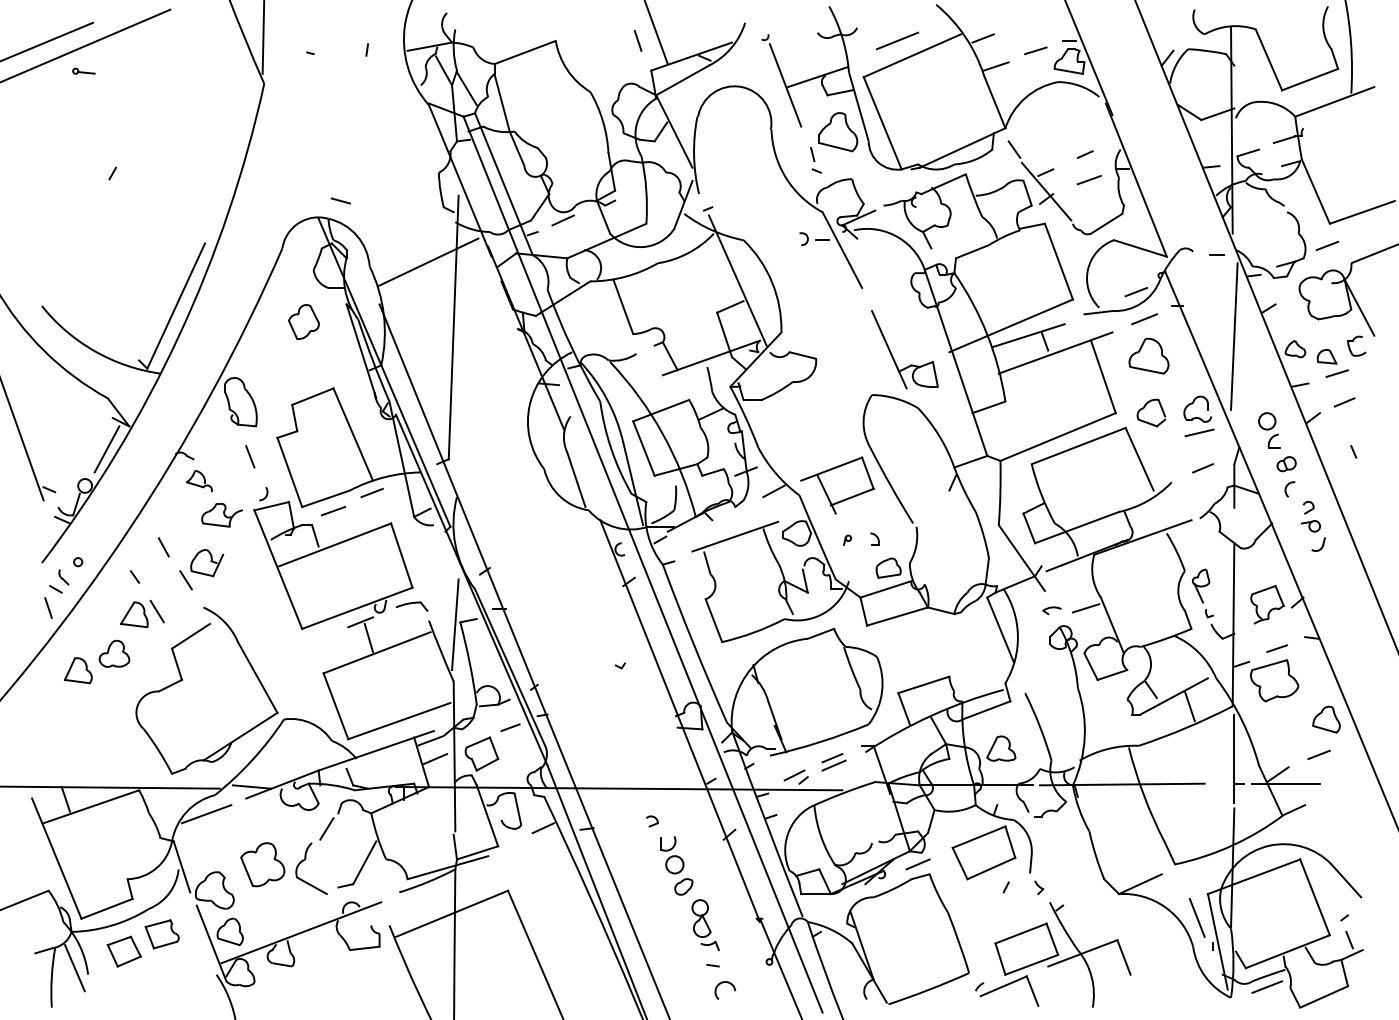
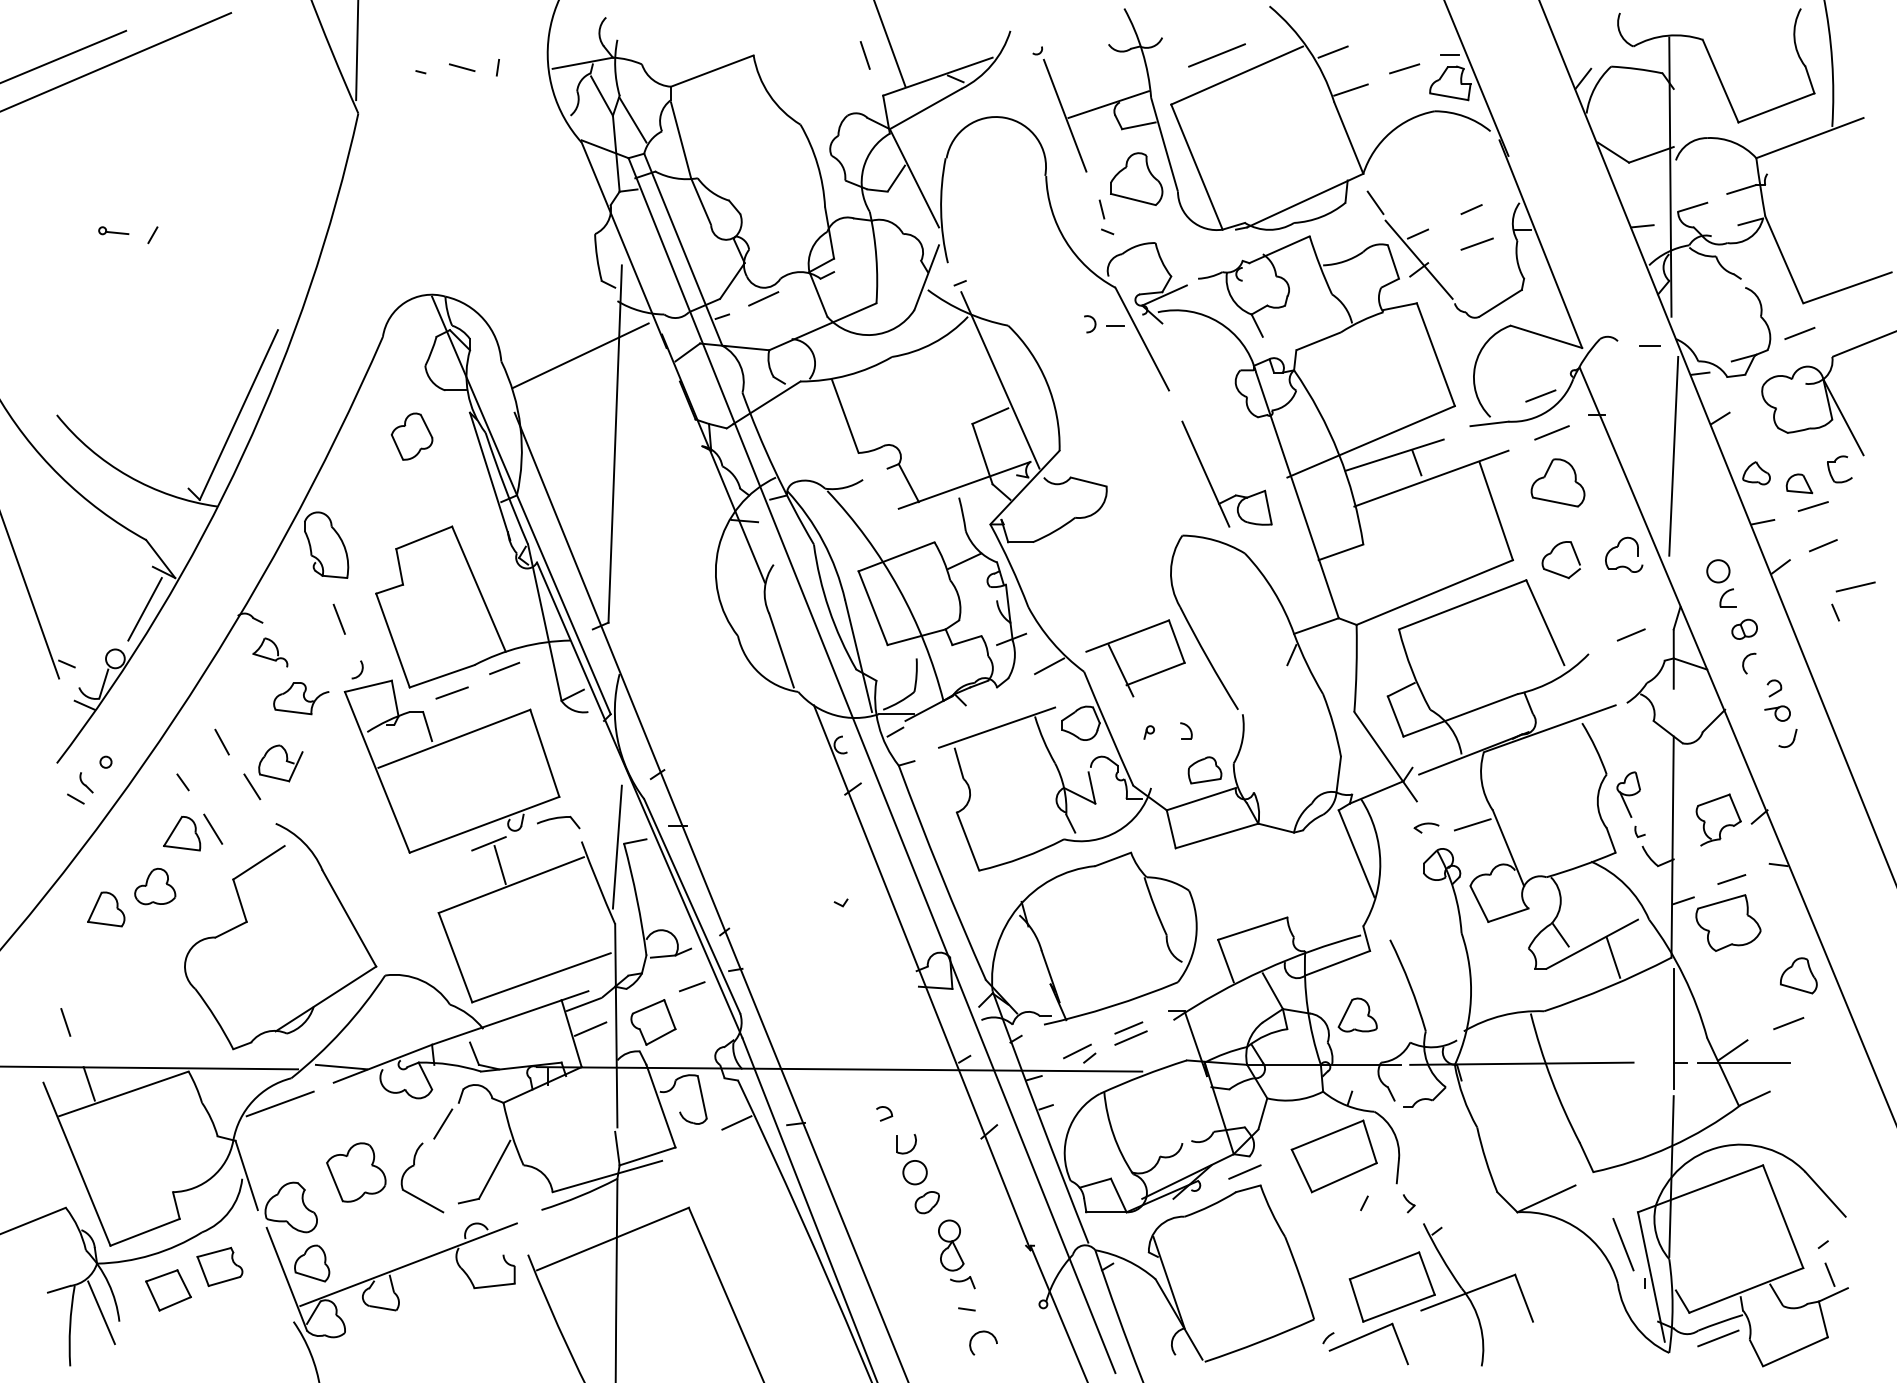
part: (83, 70) -> (113, 229), moved
line: (340, 200) -> (461, 67), moved
line: (1199, 432) -> (1855, 586), moved
line: (48, 607) -> (65, 1021), moved

